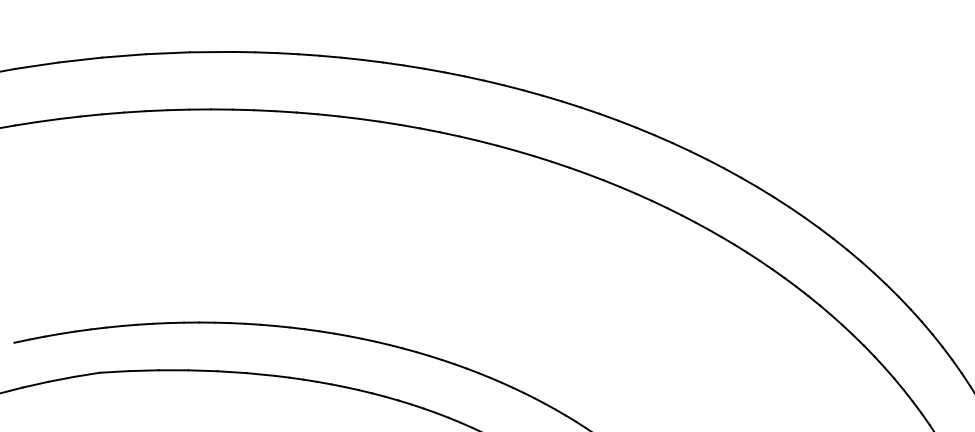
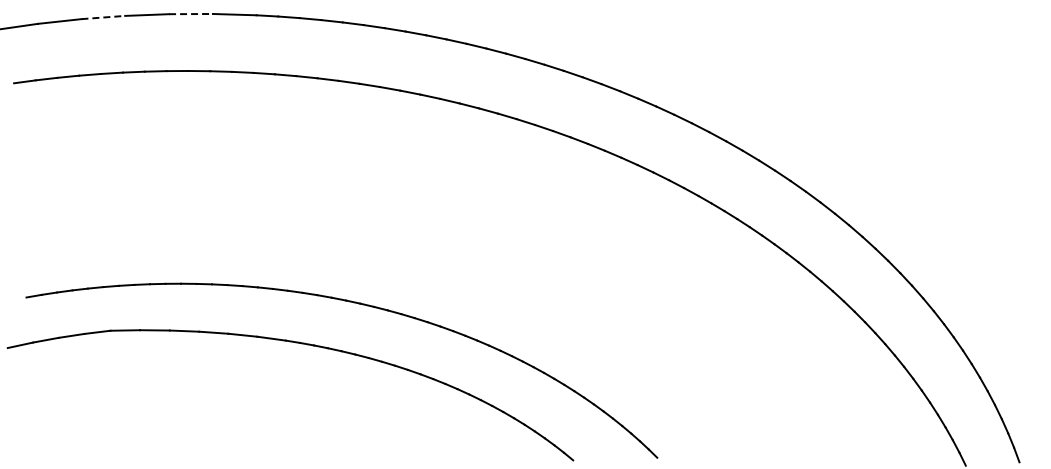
line: (167, 53) -> (190, 14), solid -> dashed
line: (80, 60) -> (103, 17), solid -> dashed

